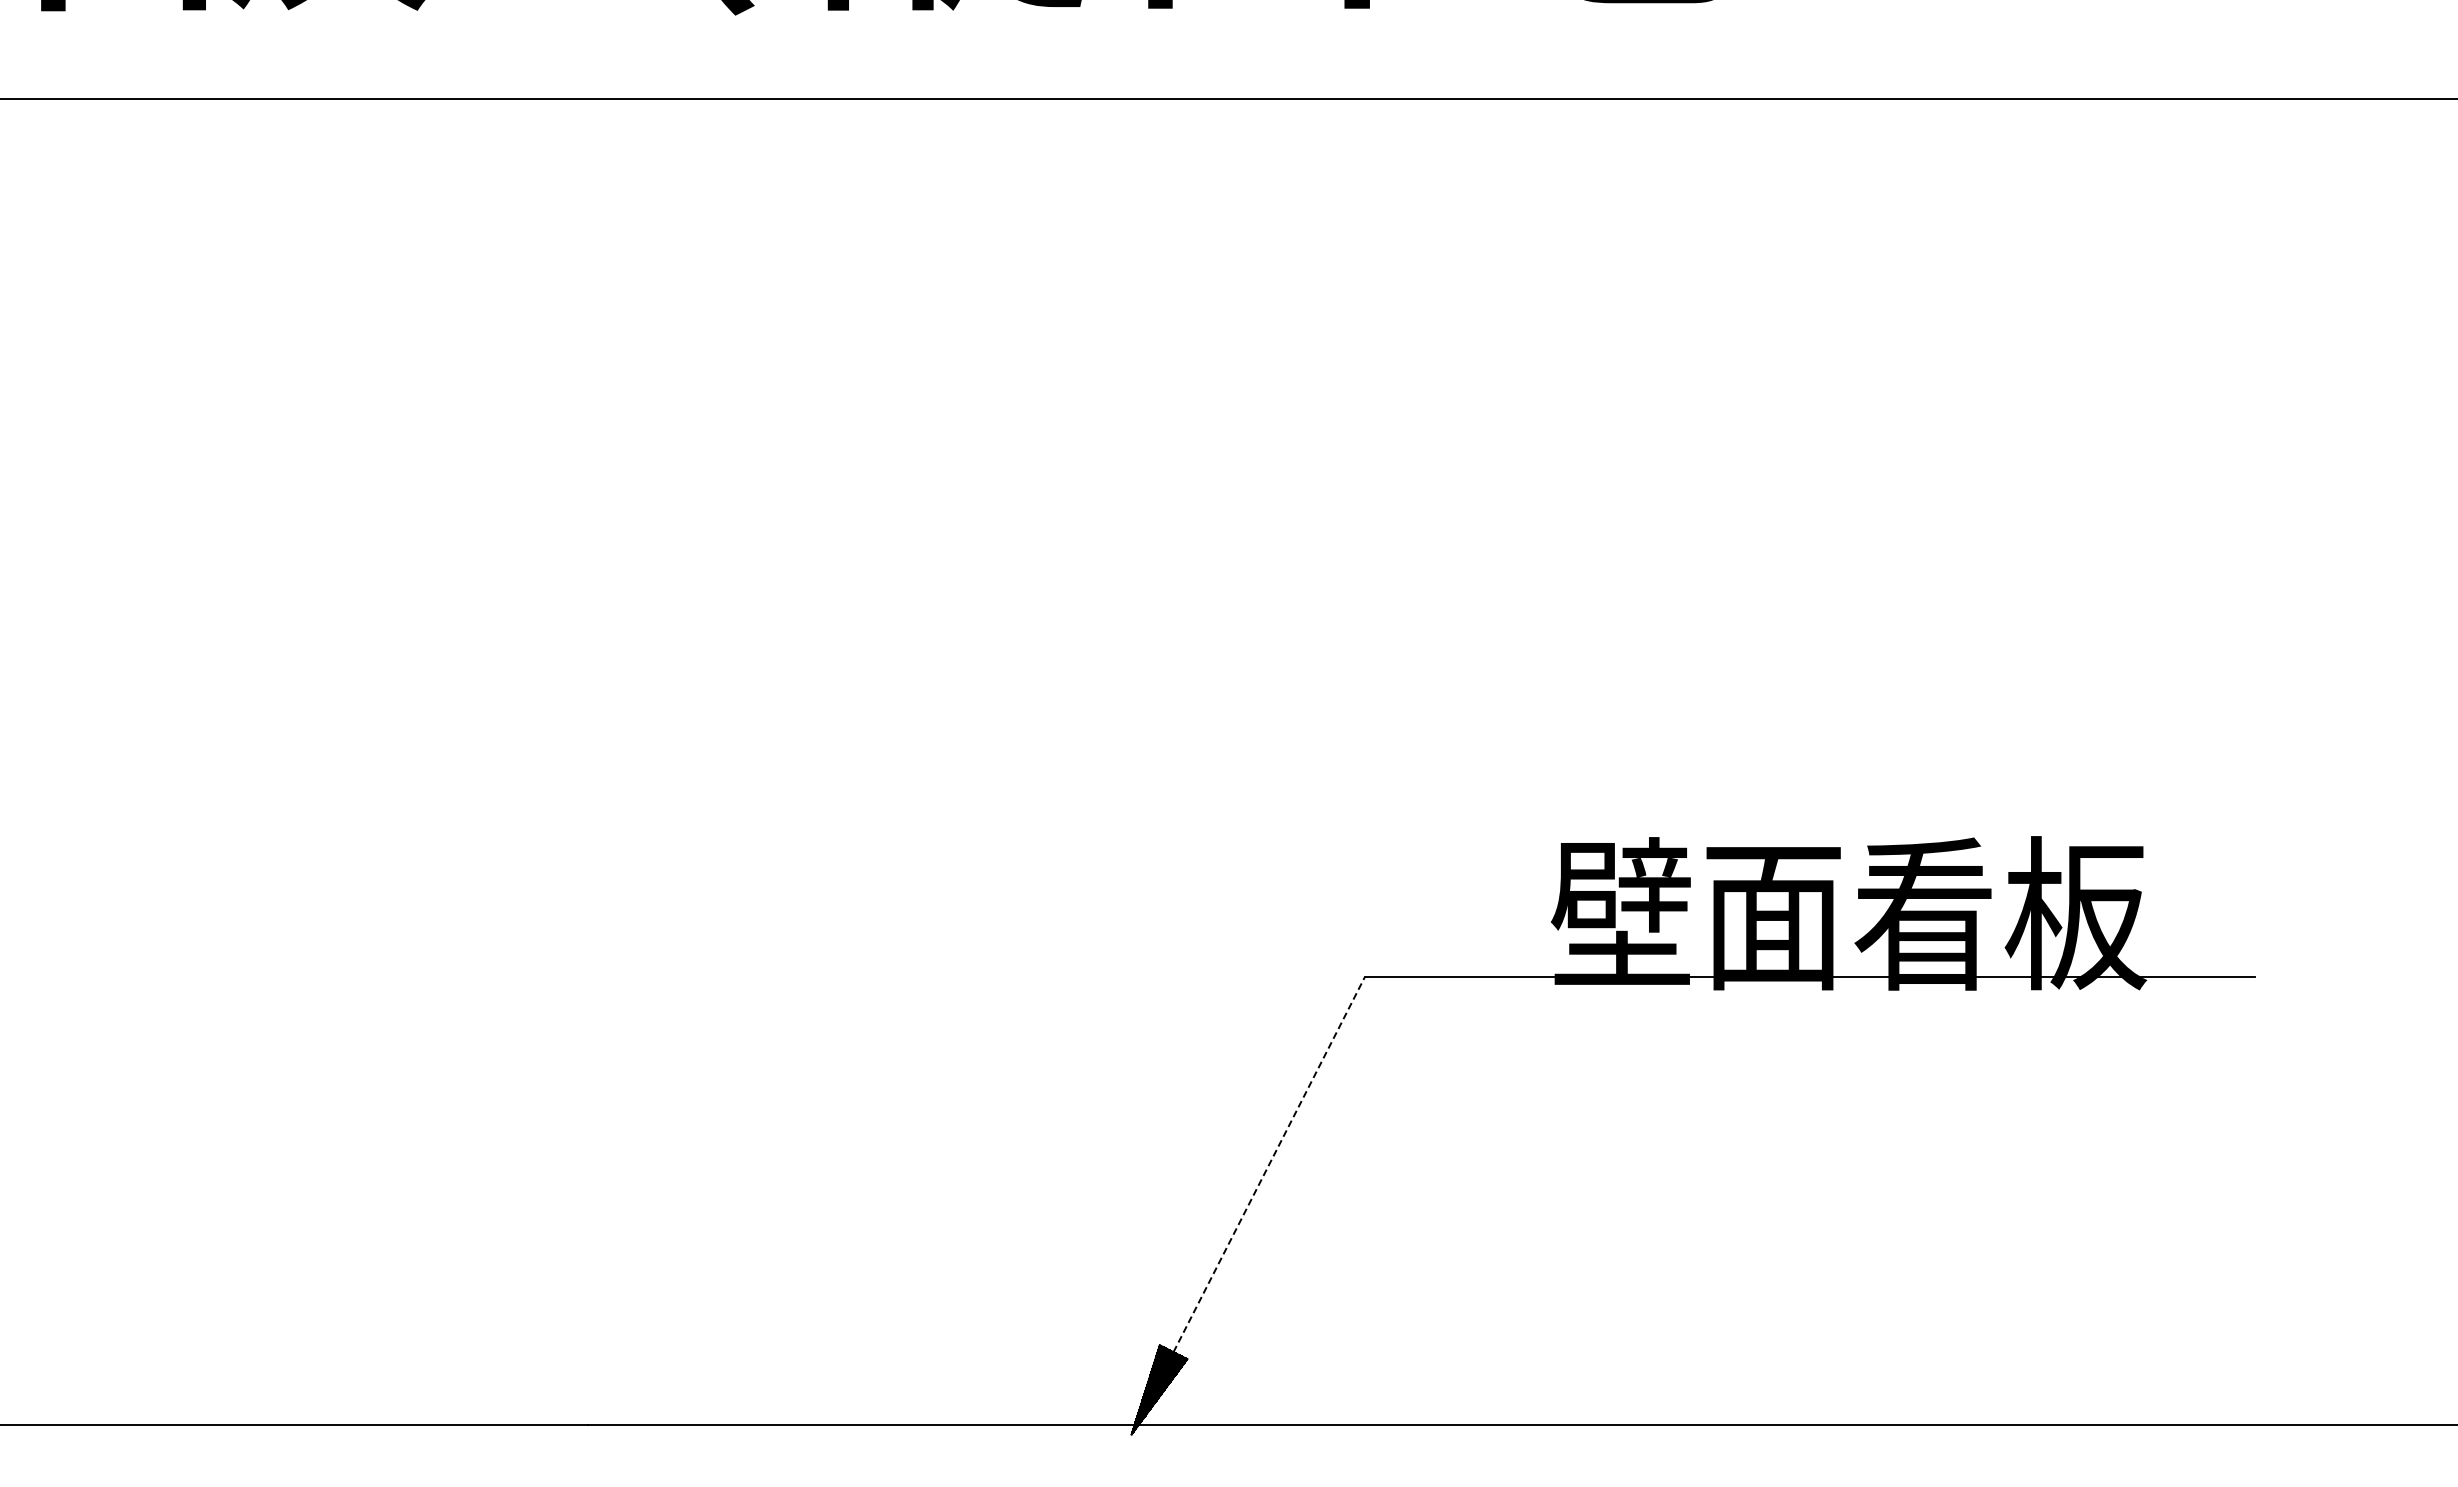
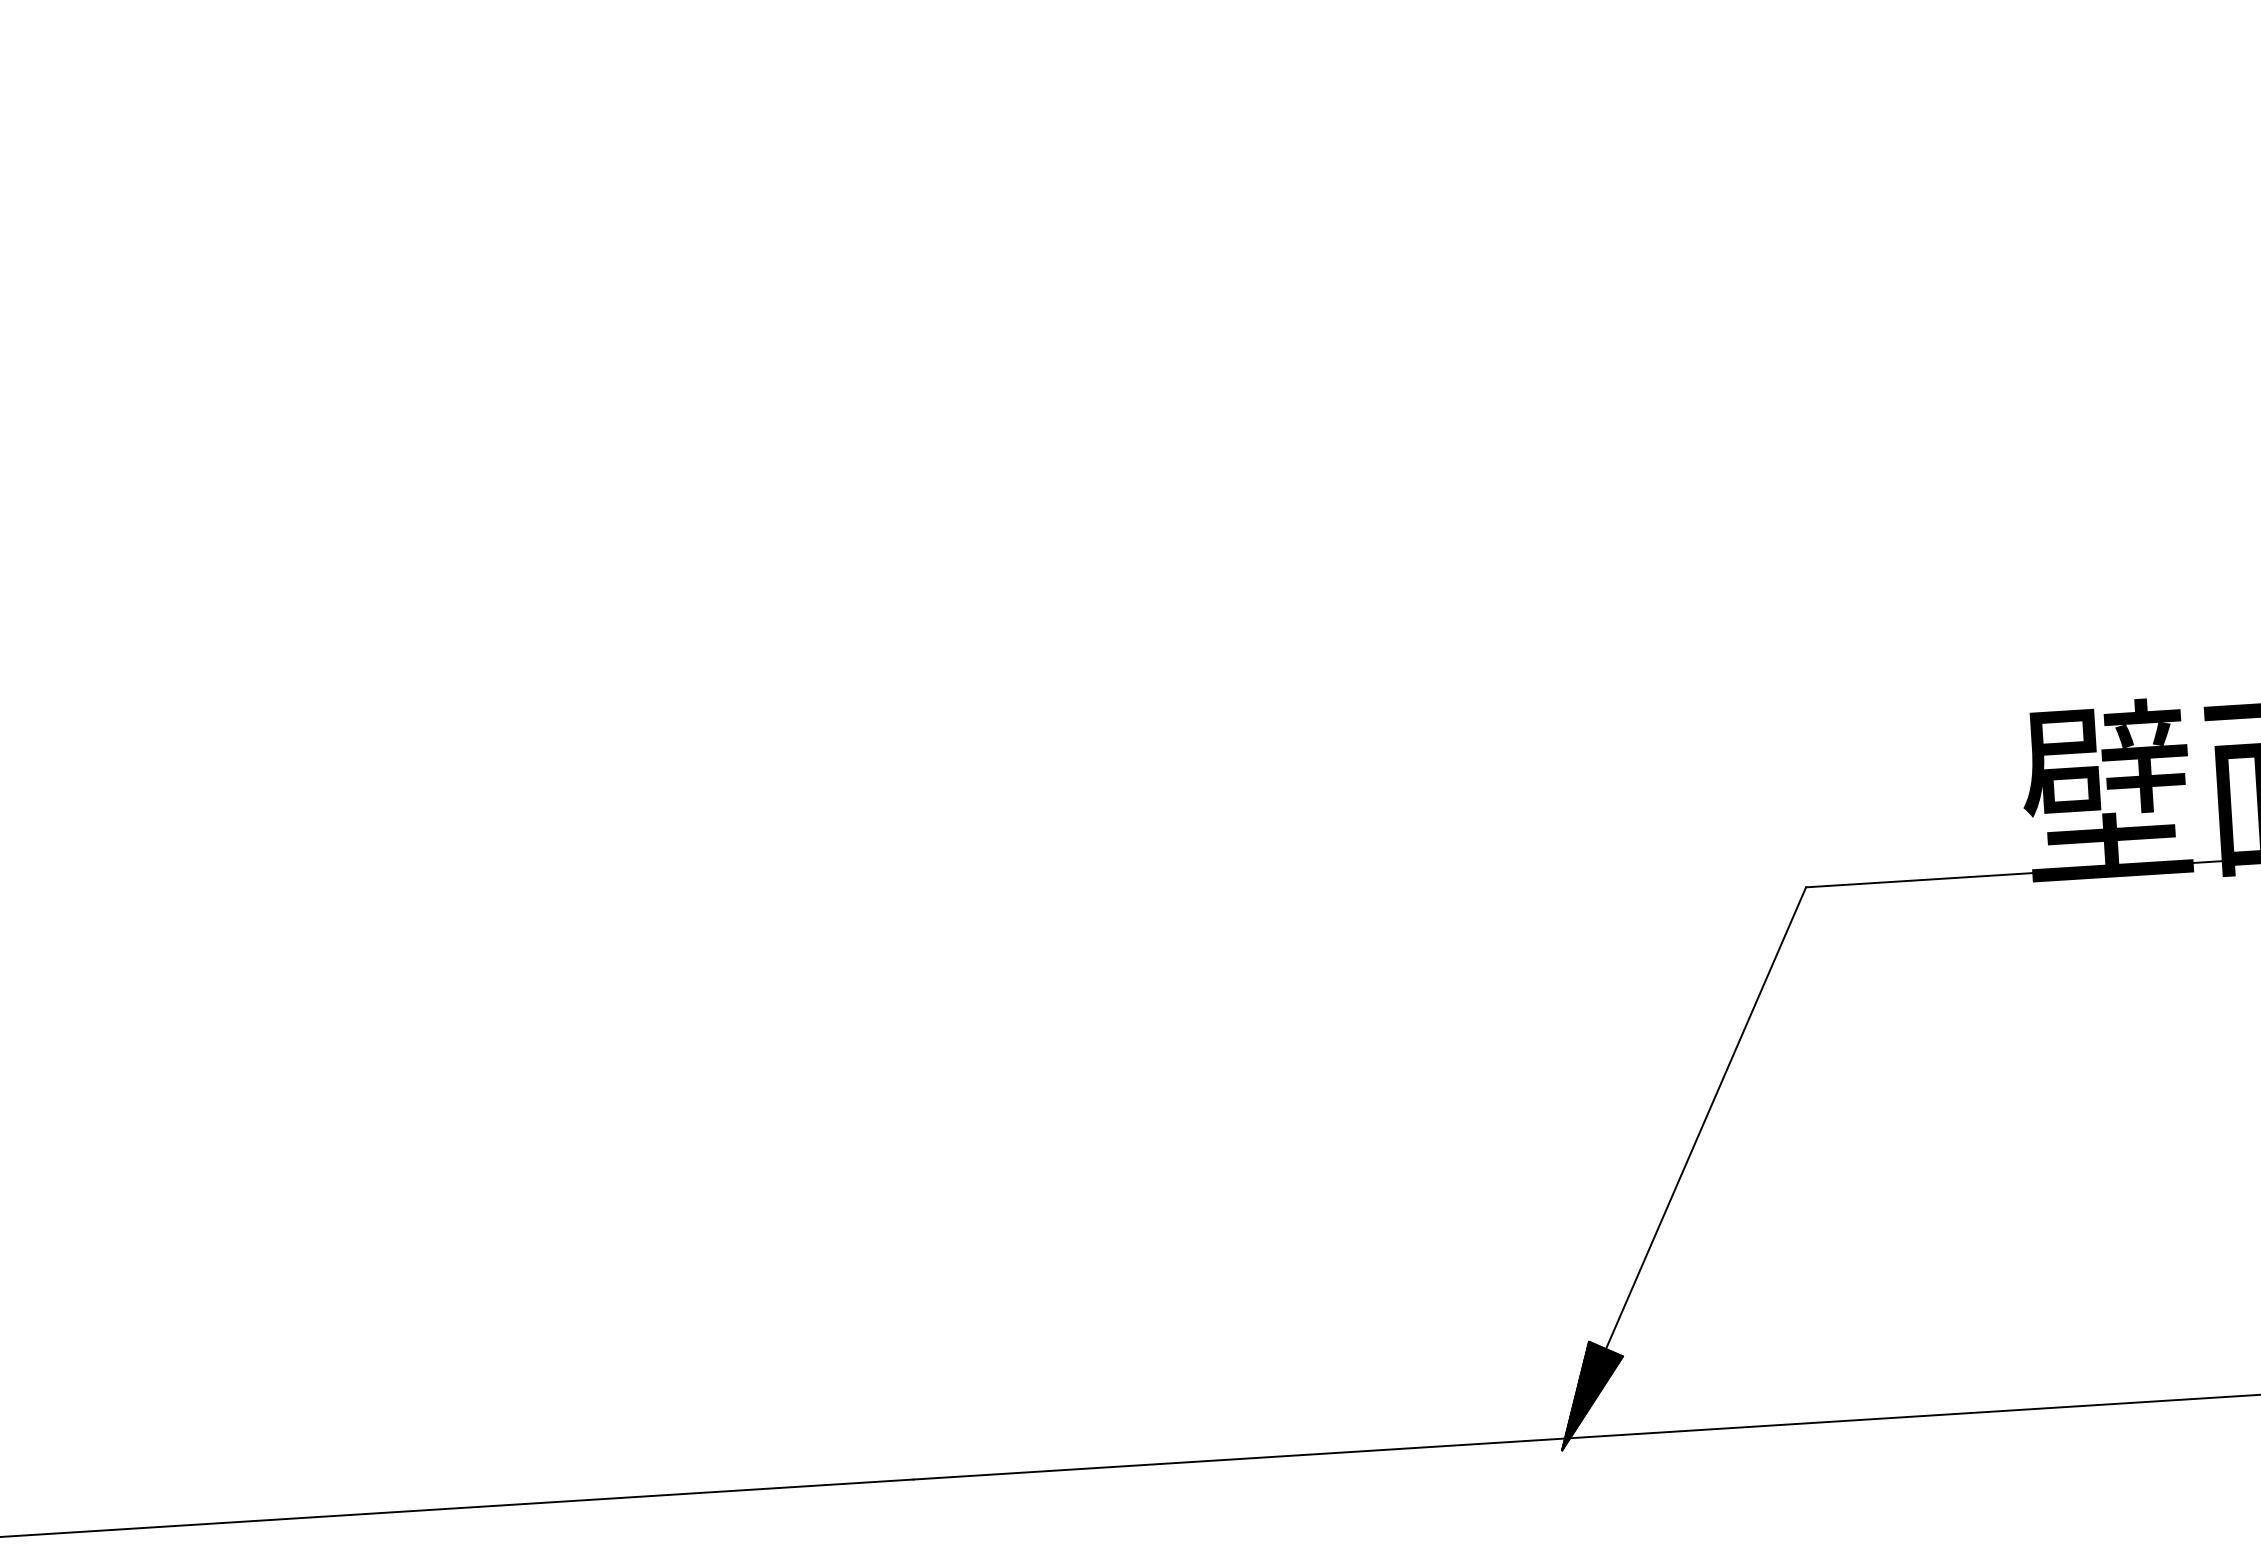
line: (1269, 1164) -> (1706, 1118), dashed -> solid

